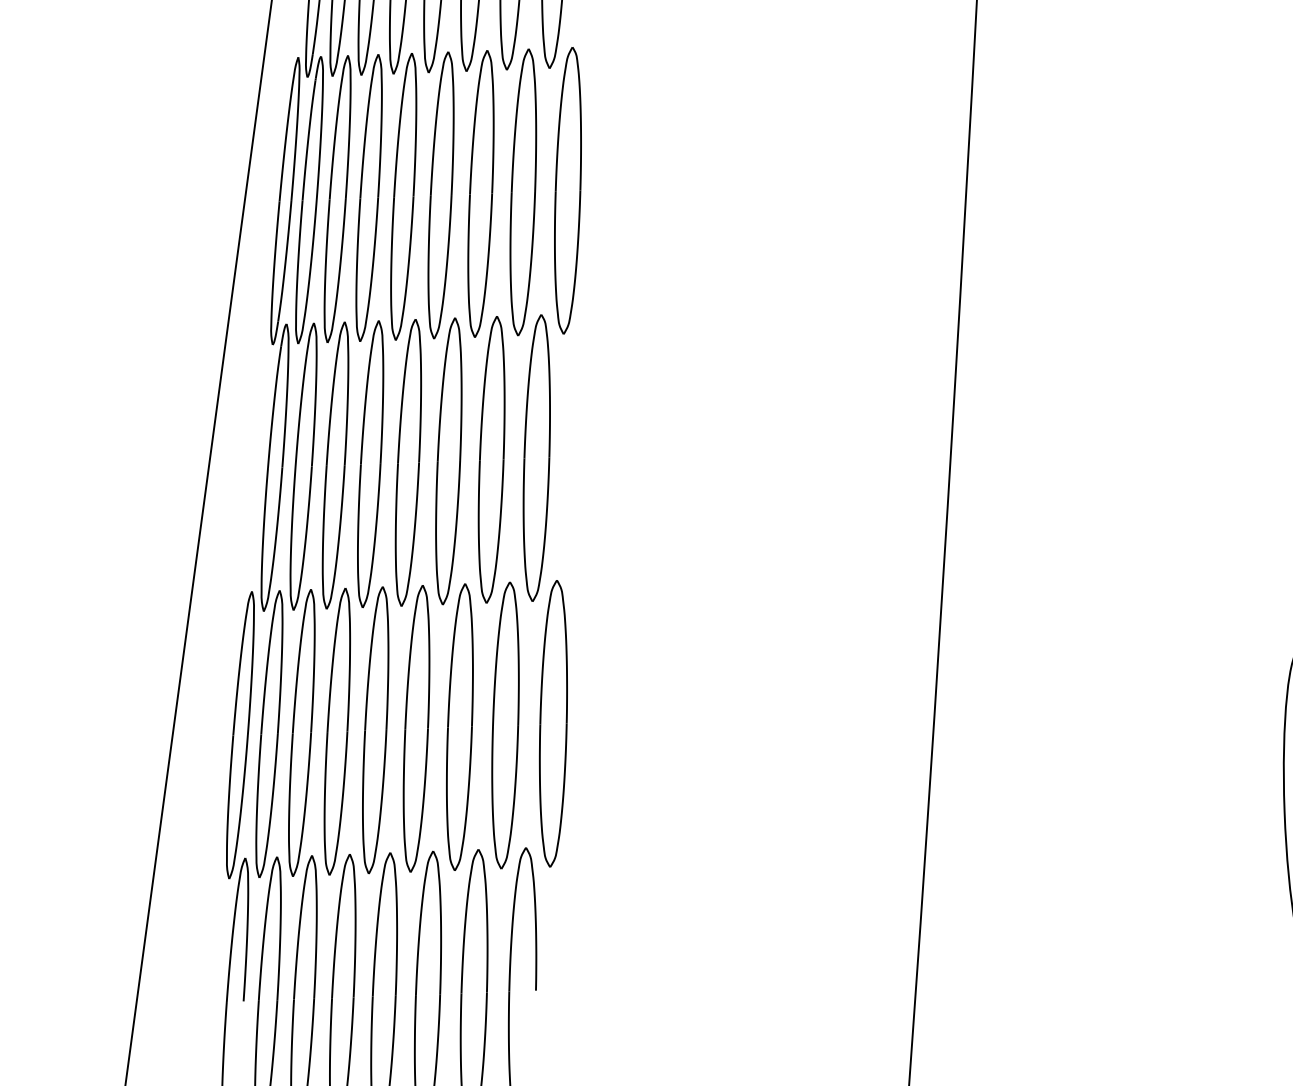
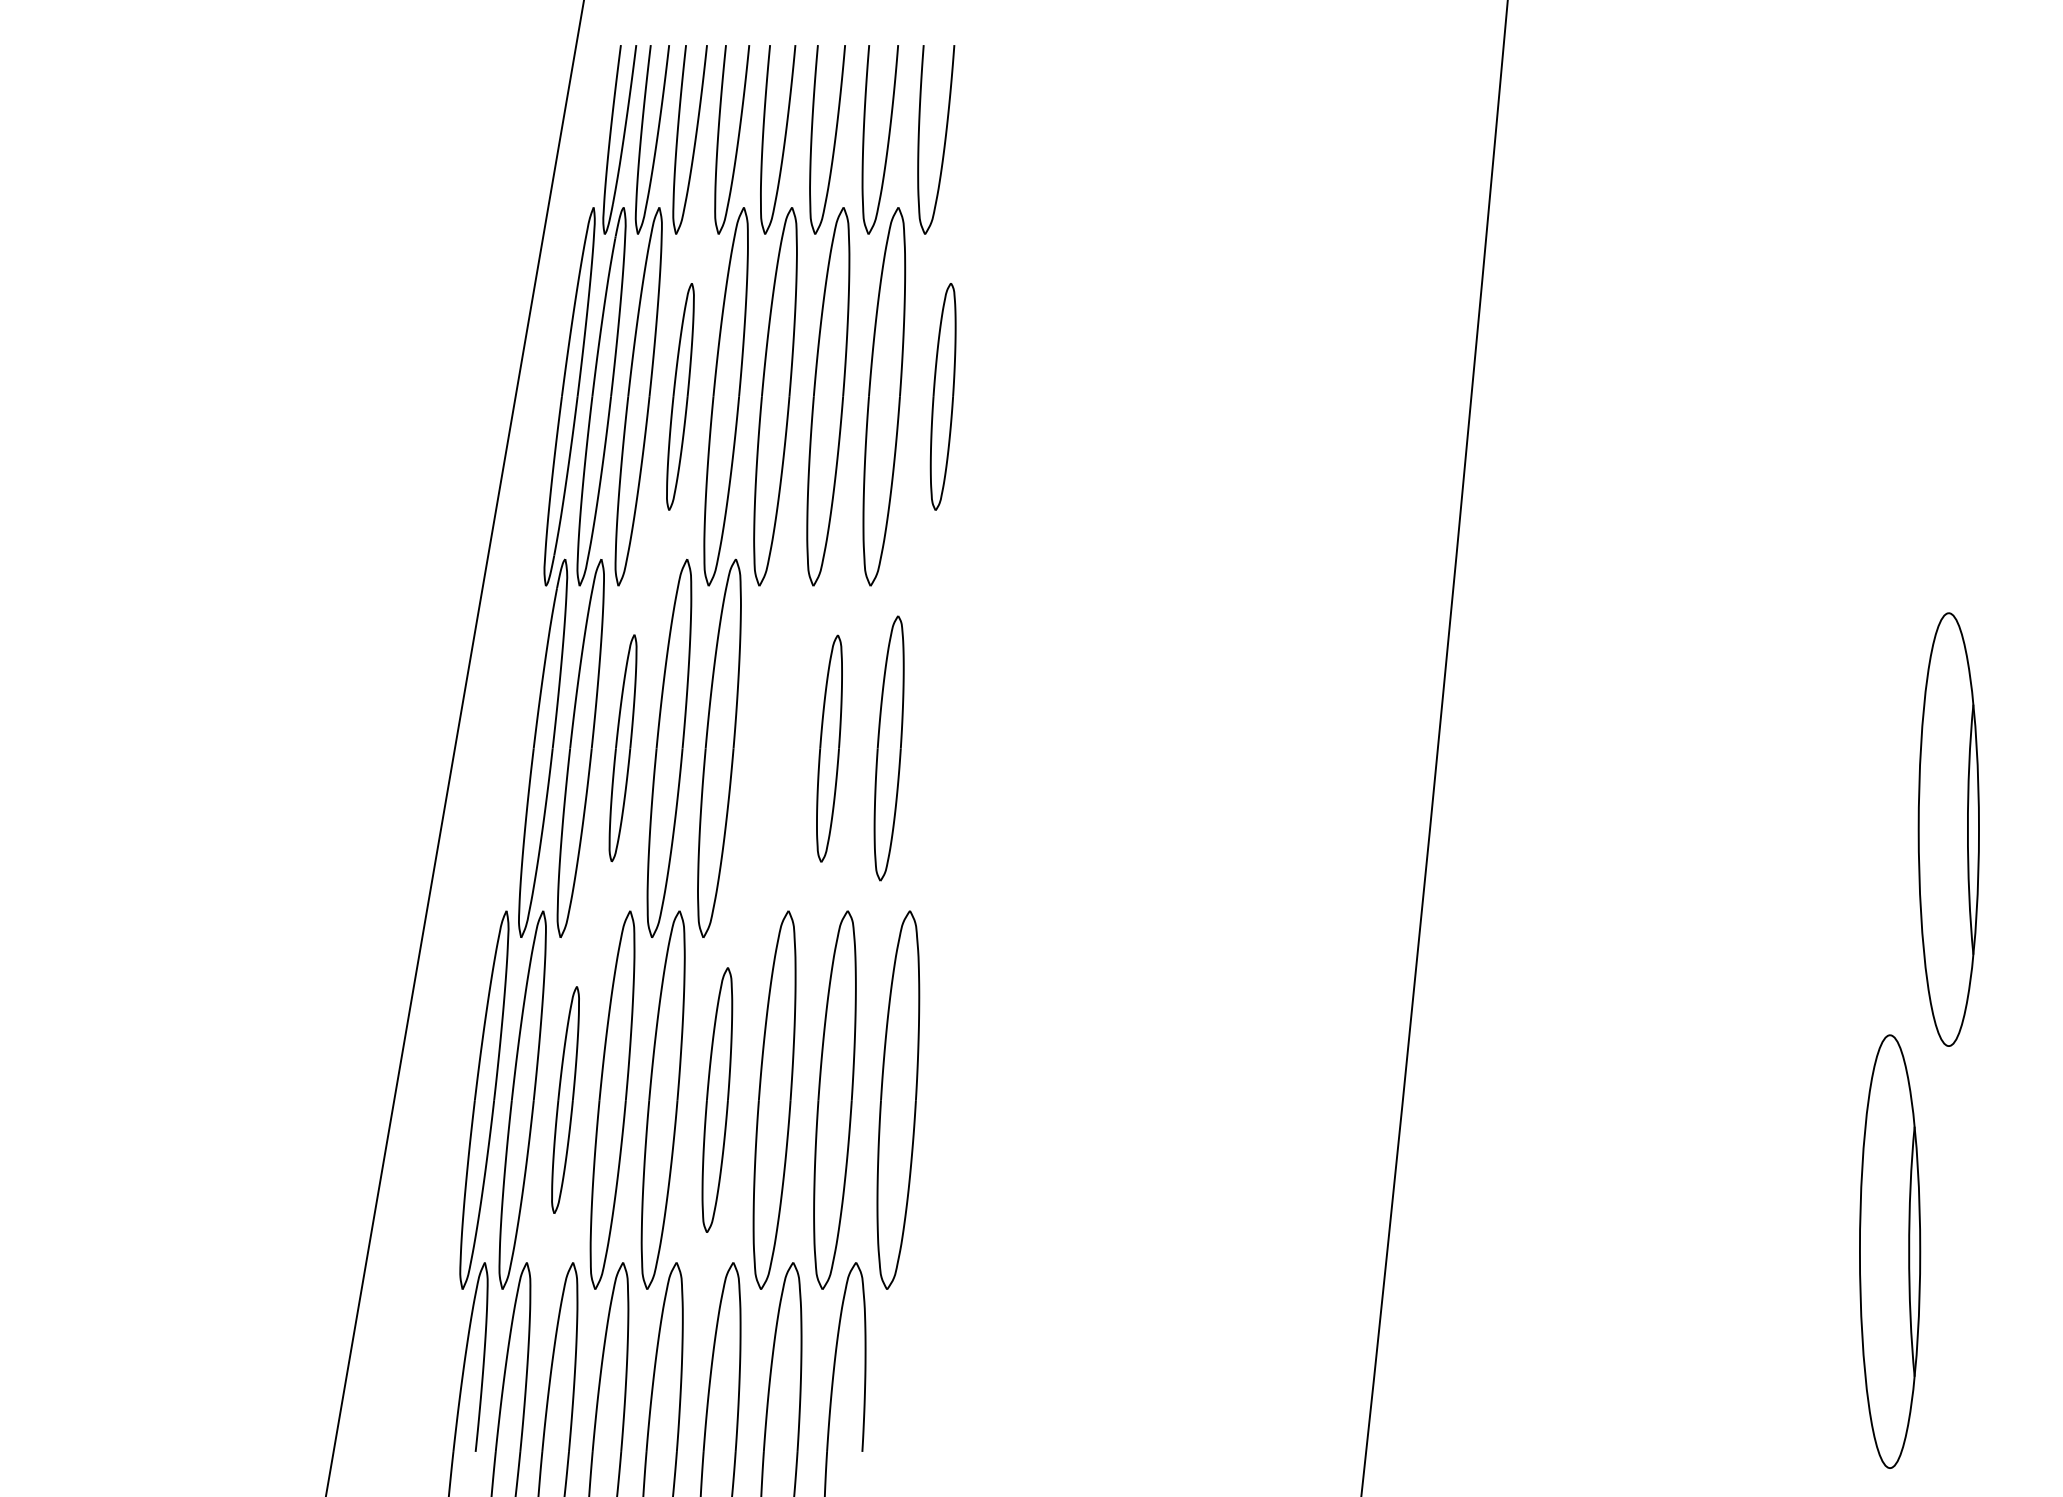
part: (567, 190) -> (942, 396), size x0.6
part: (369, 197) -> (680, 396), size x0.6
part: (536, 458) -> (888, 748), size x0.7
part: (491, 459) -> (829, 748), size x0.6
part: (448, 461) -> (772, 748), removed
part: (335, 464) -> (622, 747), size x0.6
part: (416, 728) -> (717, 1099), size x0.7
part: (301, 732) -> (565, 1099), size x0.6

